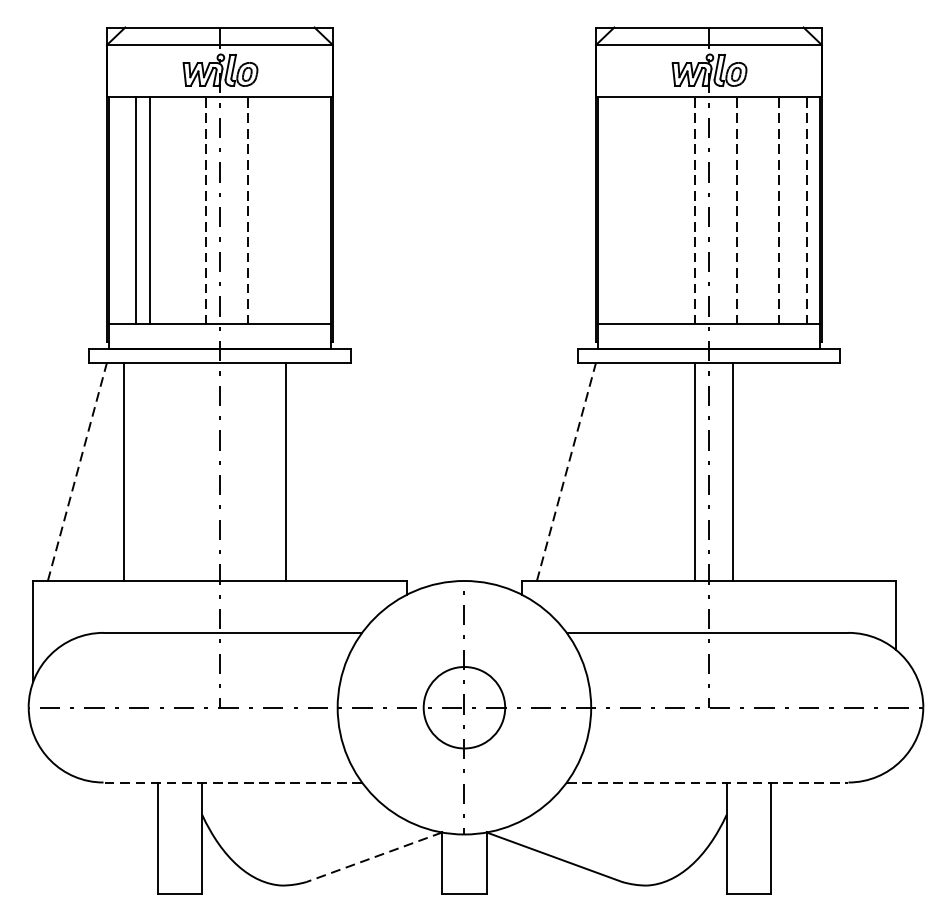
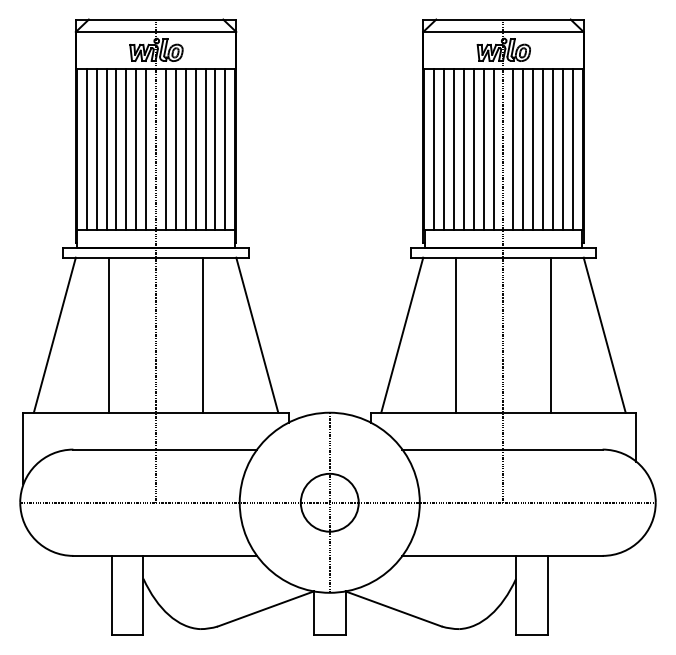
line: (121, 210) -> (86, 149), added
line: (164, 210) -> (116, 149), added
line: (178, 210) -> (126, 149), added
line: (192, 210) -> (136, 149), added
line: (206, 210) -> (146, 149), dashed -> solid
line: (234, 210) -> (166, 149), added
line: (247, 210) -> (175, 149), dashed -> solid
line: (261, 210) -> (185, 149), added
line: (275, 210) -> (195, 149), added
line: (289, 210) -> (205, 149), added
line: (303, 210) -> (215, 149), added
line: (317, 210) -> (225, 149), added
line: (611, 210) -> (434, 149), added
line: (625, 210) -> (444, 149), added
line: (639, 210) -> (454, 149), added
line: (652, 210) -> (463, 149), added
line: (666, 210) -> (473, 149), added
line: (680, 210) -> (483, 149), added
line: (694, 210) -> (493, 149), dashed -> solid
line: (723, 210) -> (513, 149), added
line: (737, 210) -> (523, 149), dashed -> solid
line: (751, 210) -> (533, 149), added
line: (765, 210) -> (543, 149), added
line: (777, 210) -> (552, 149), dashed -> solid
line: (792, 210) -> (562, 149), added
line: (806, 210) -> (572, 149), dashed -> solid
line: (76, 470) -> (54, 334), dashed -> solid
line: (124, 470) -> (109, 334), moved
line: (362, 470) -> (257, 334), added
line: (566, 470) -> (402, 334), dashed -> solid
line: (694, 470) -> (456, 334), moved
line: (732, 470) -> (550, 334), moved
line: (851, 470) -> (604, 334), added
line: (233, 781) -> (165, 555), dashed -> solid
line: (708, 781) -> (503, 555), dashed -> solid
line: (373, 857) -> (265, 609), dashed -> solid

